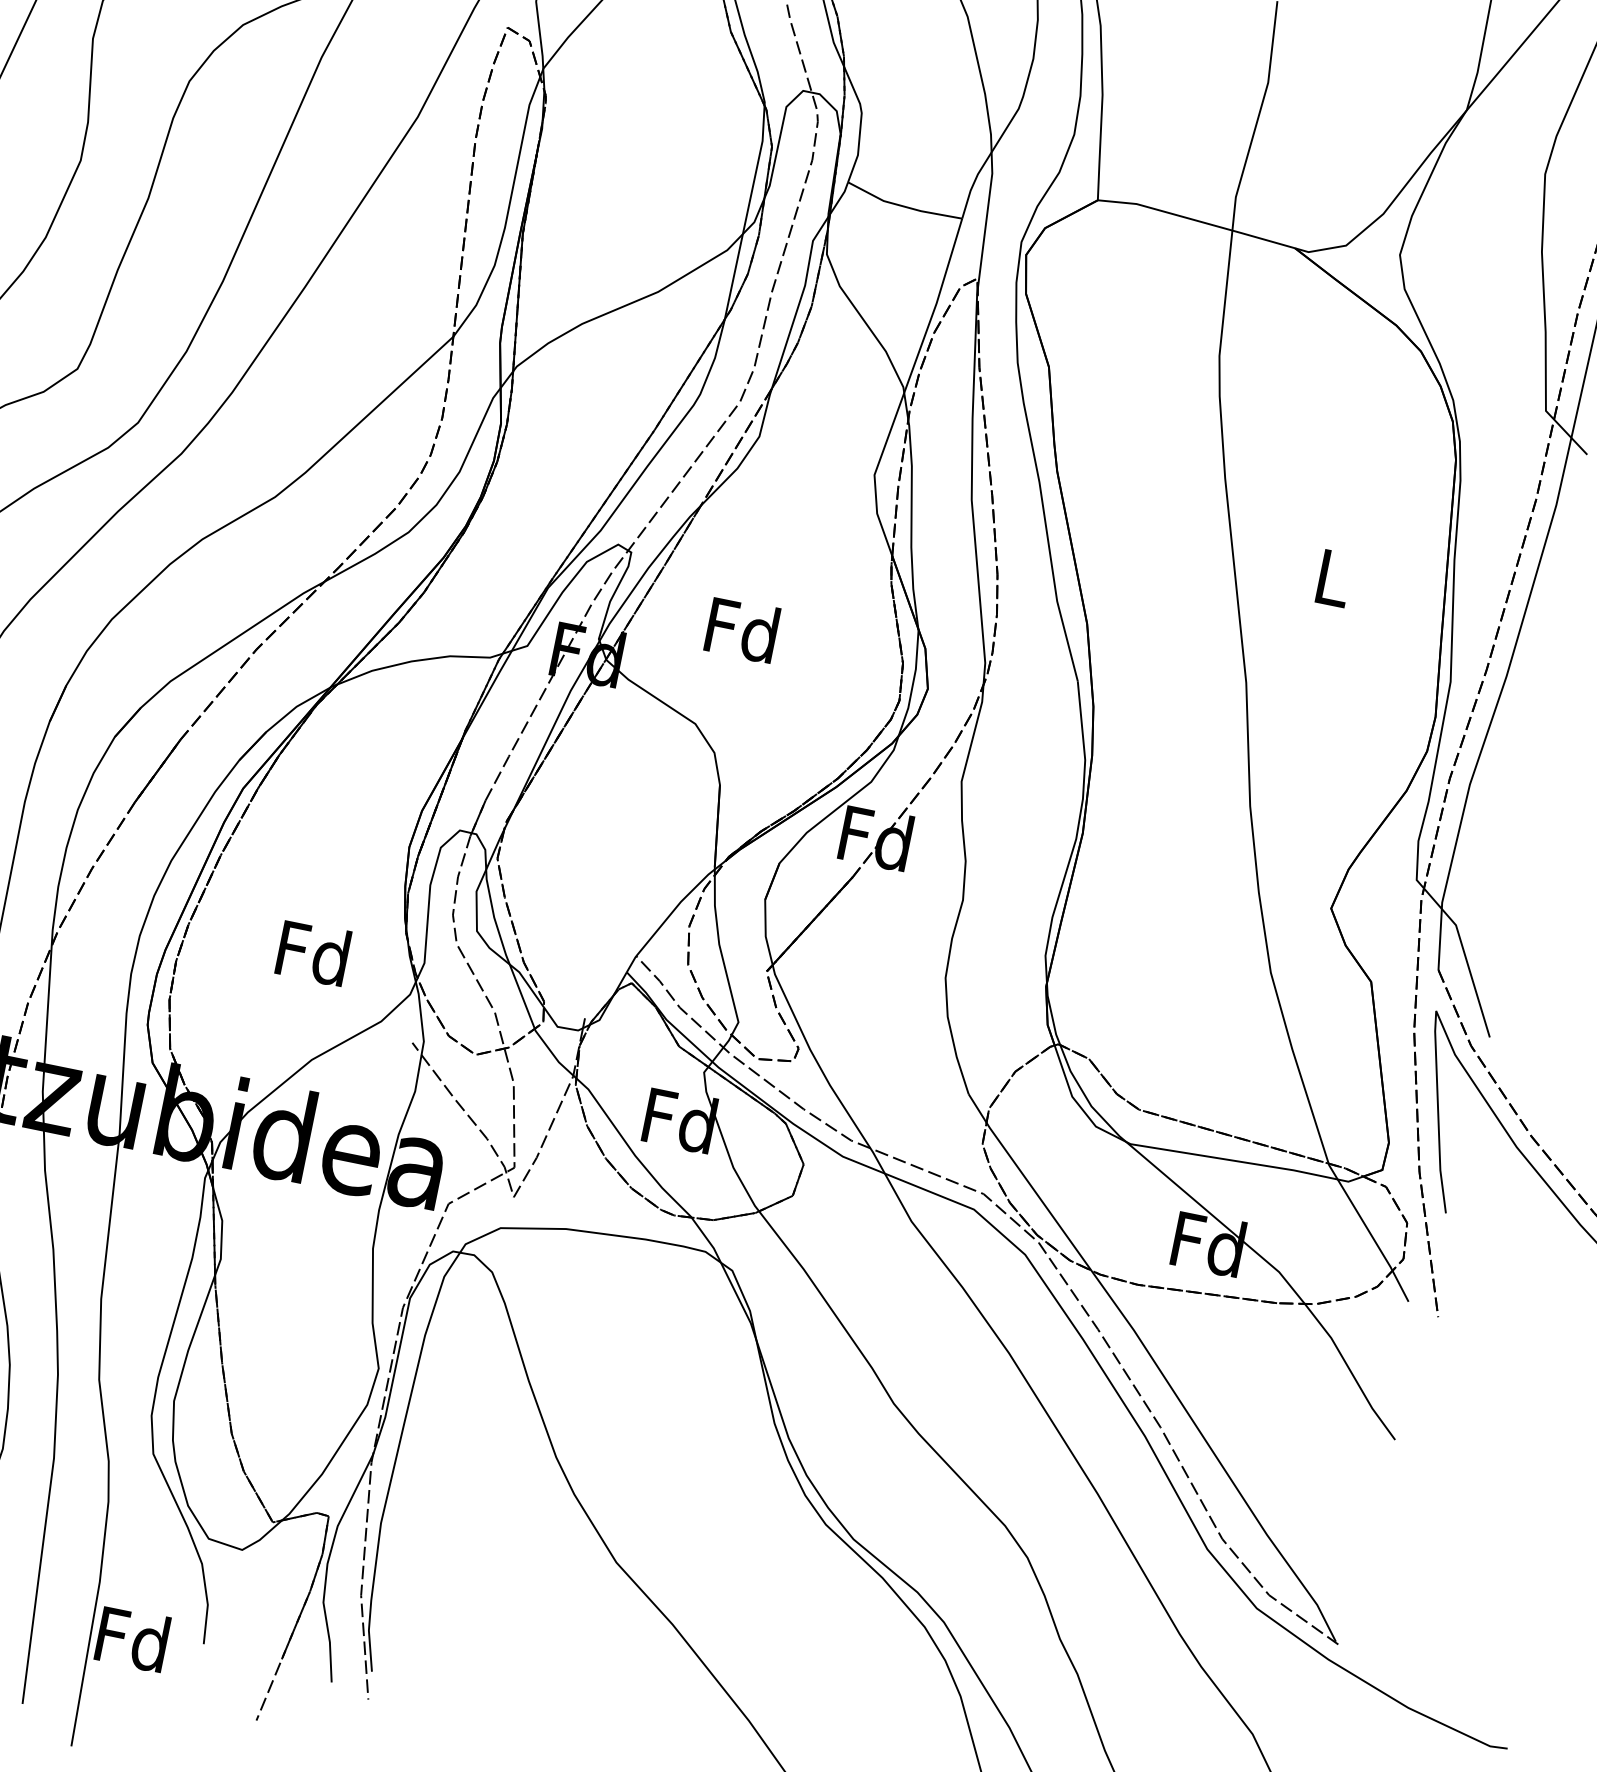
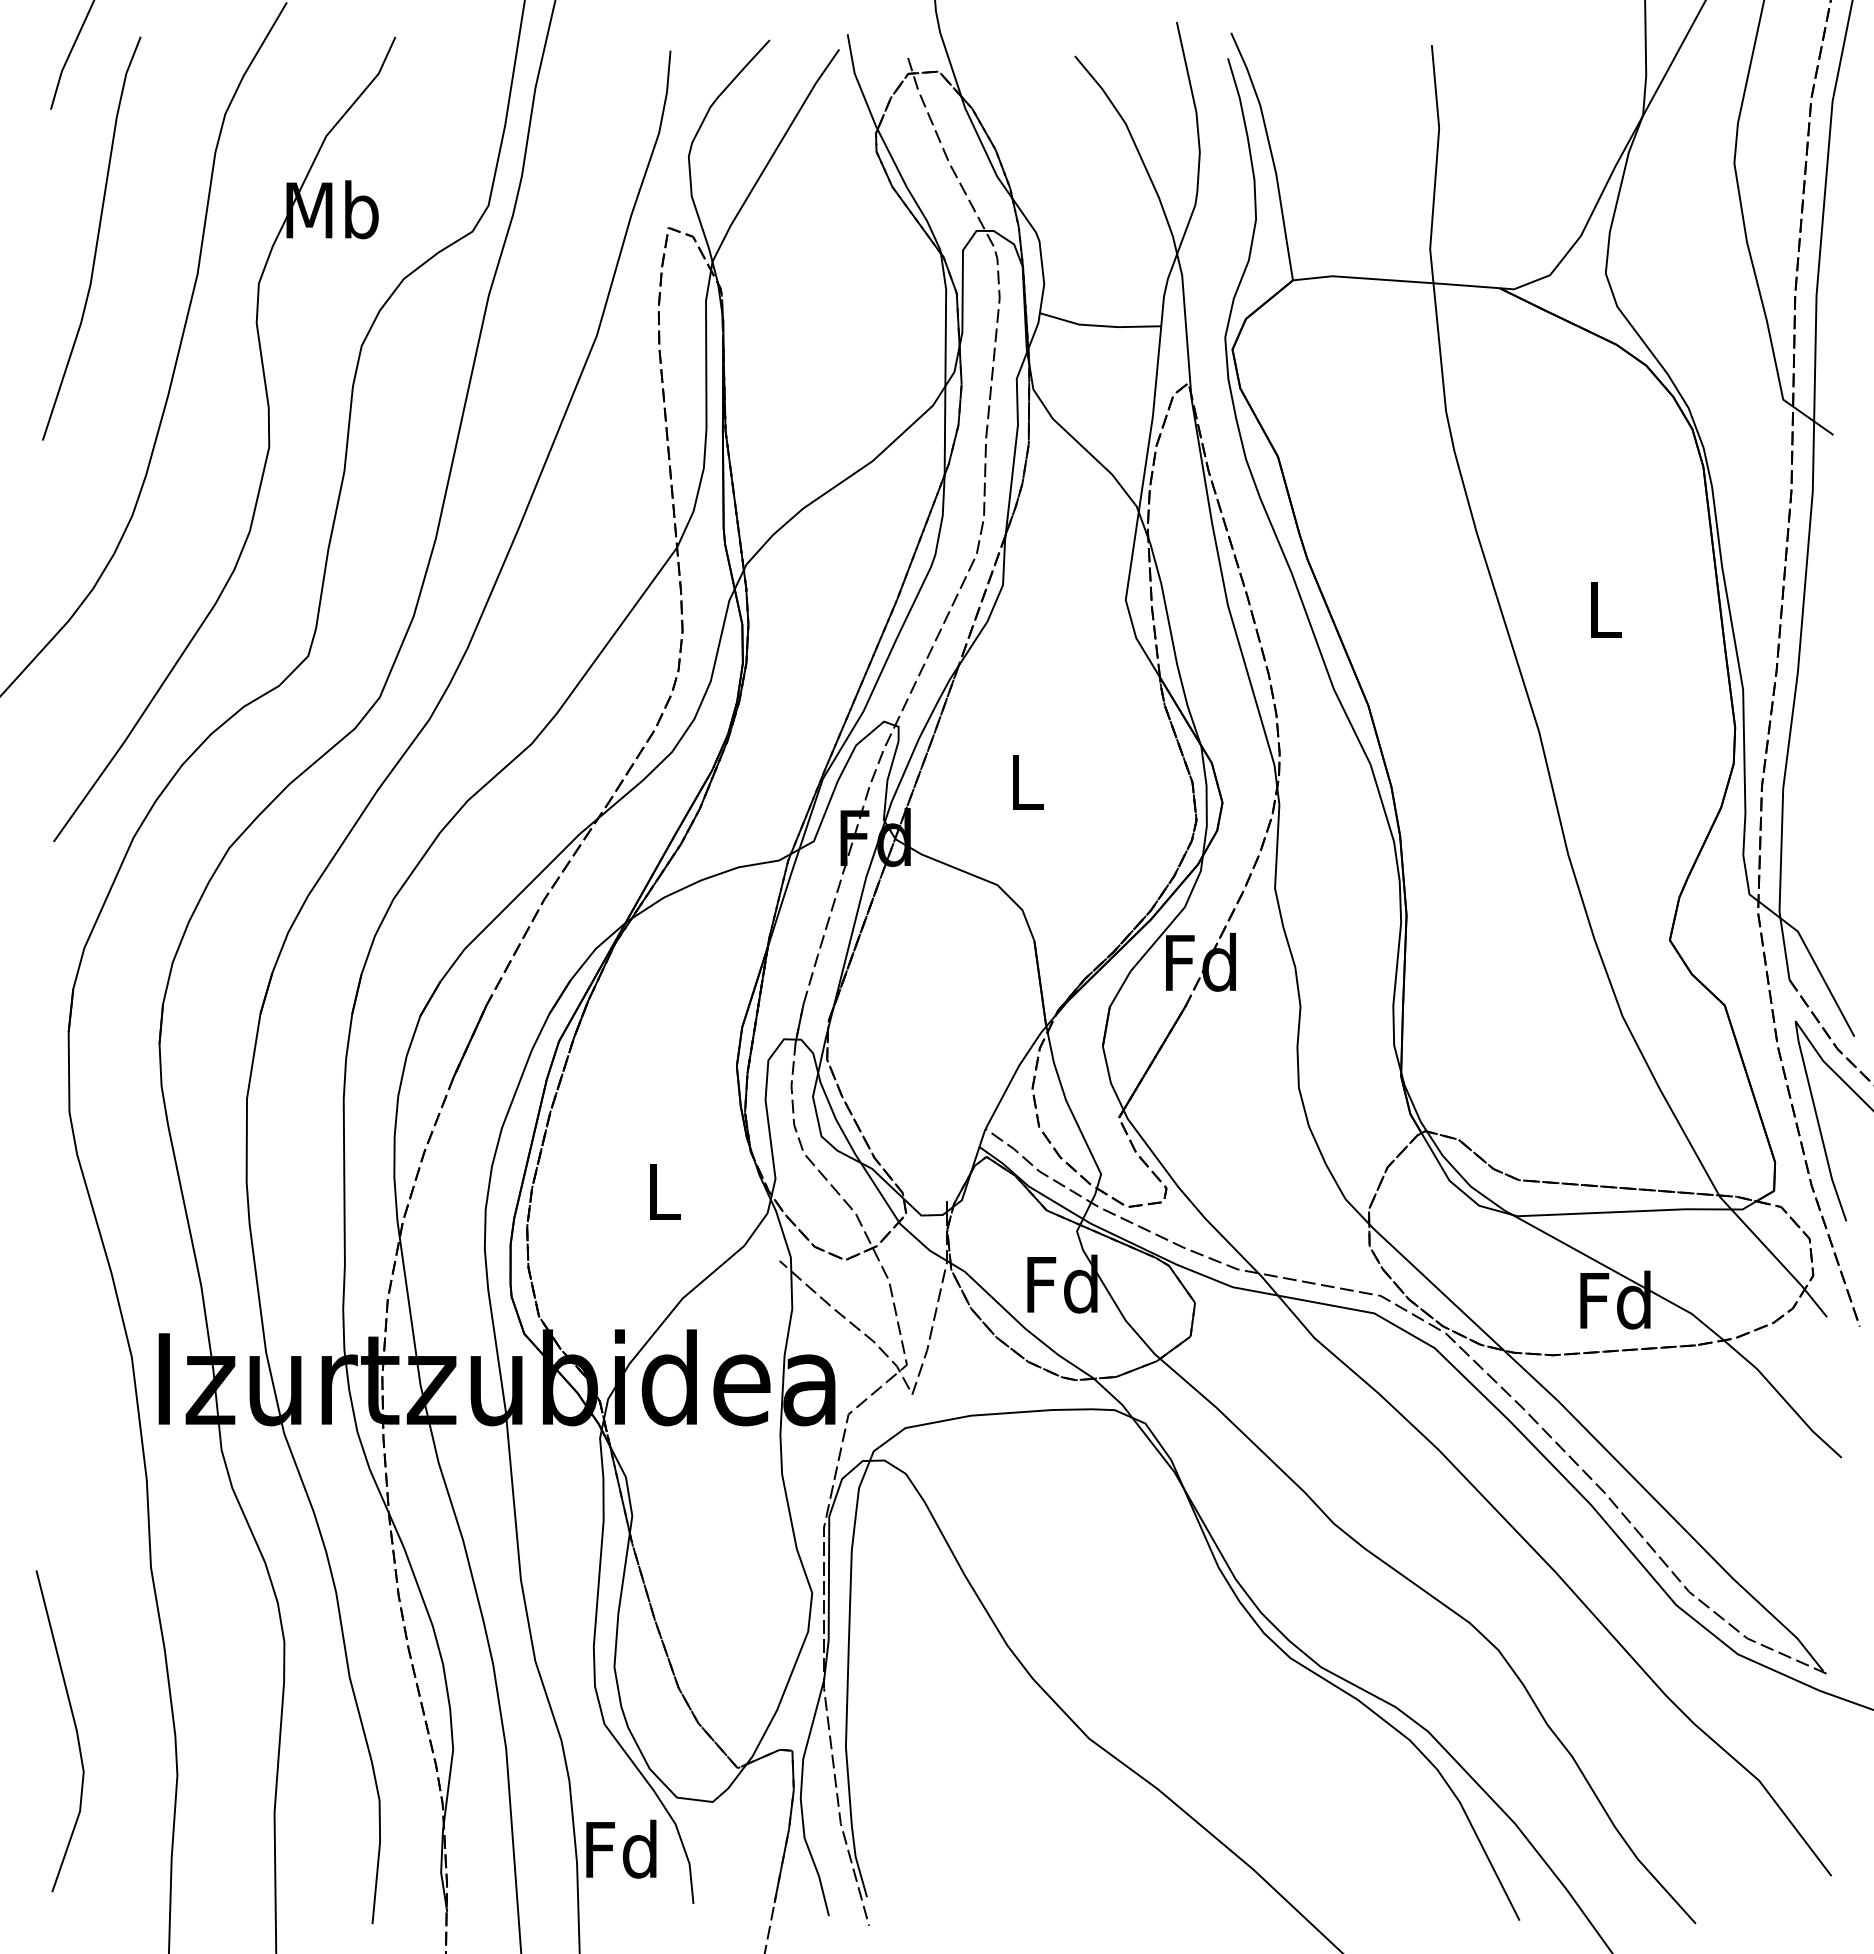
text: (742, 629) -> (1025, 781), Fd -> L
text: (313, 953) -> (662, 1191), Fd -> L
text: (132, 1638) -> (621, 1848), moved

